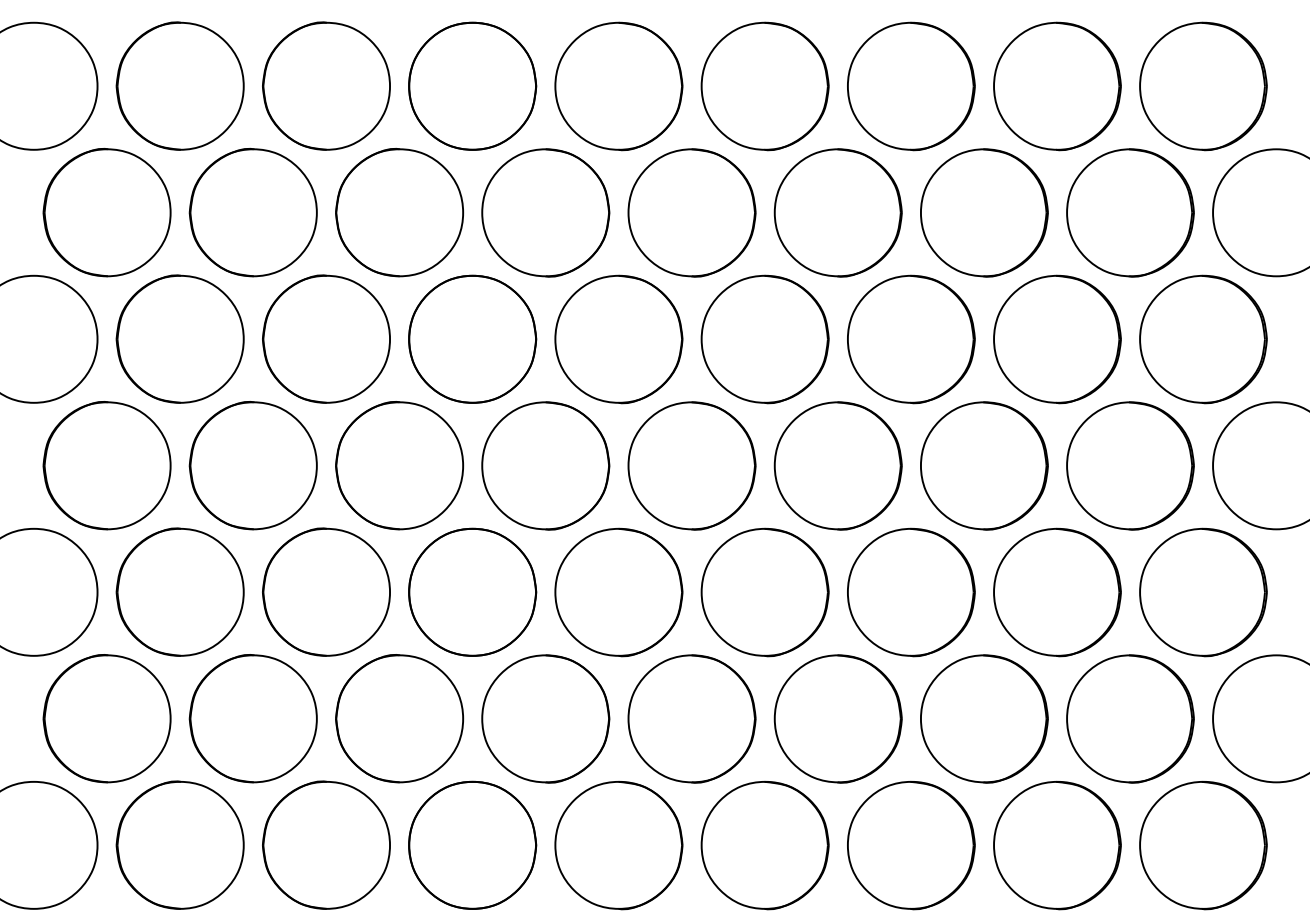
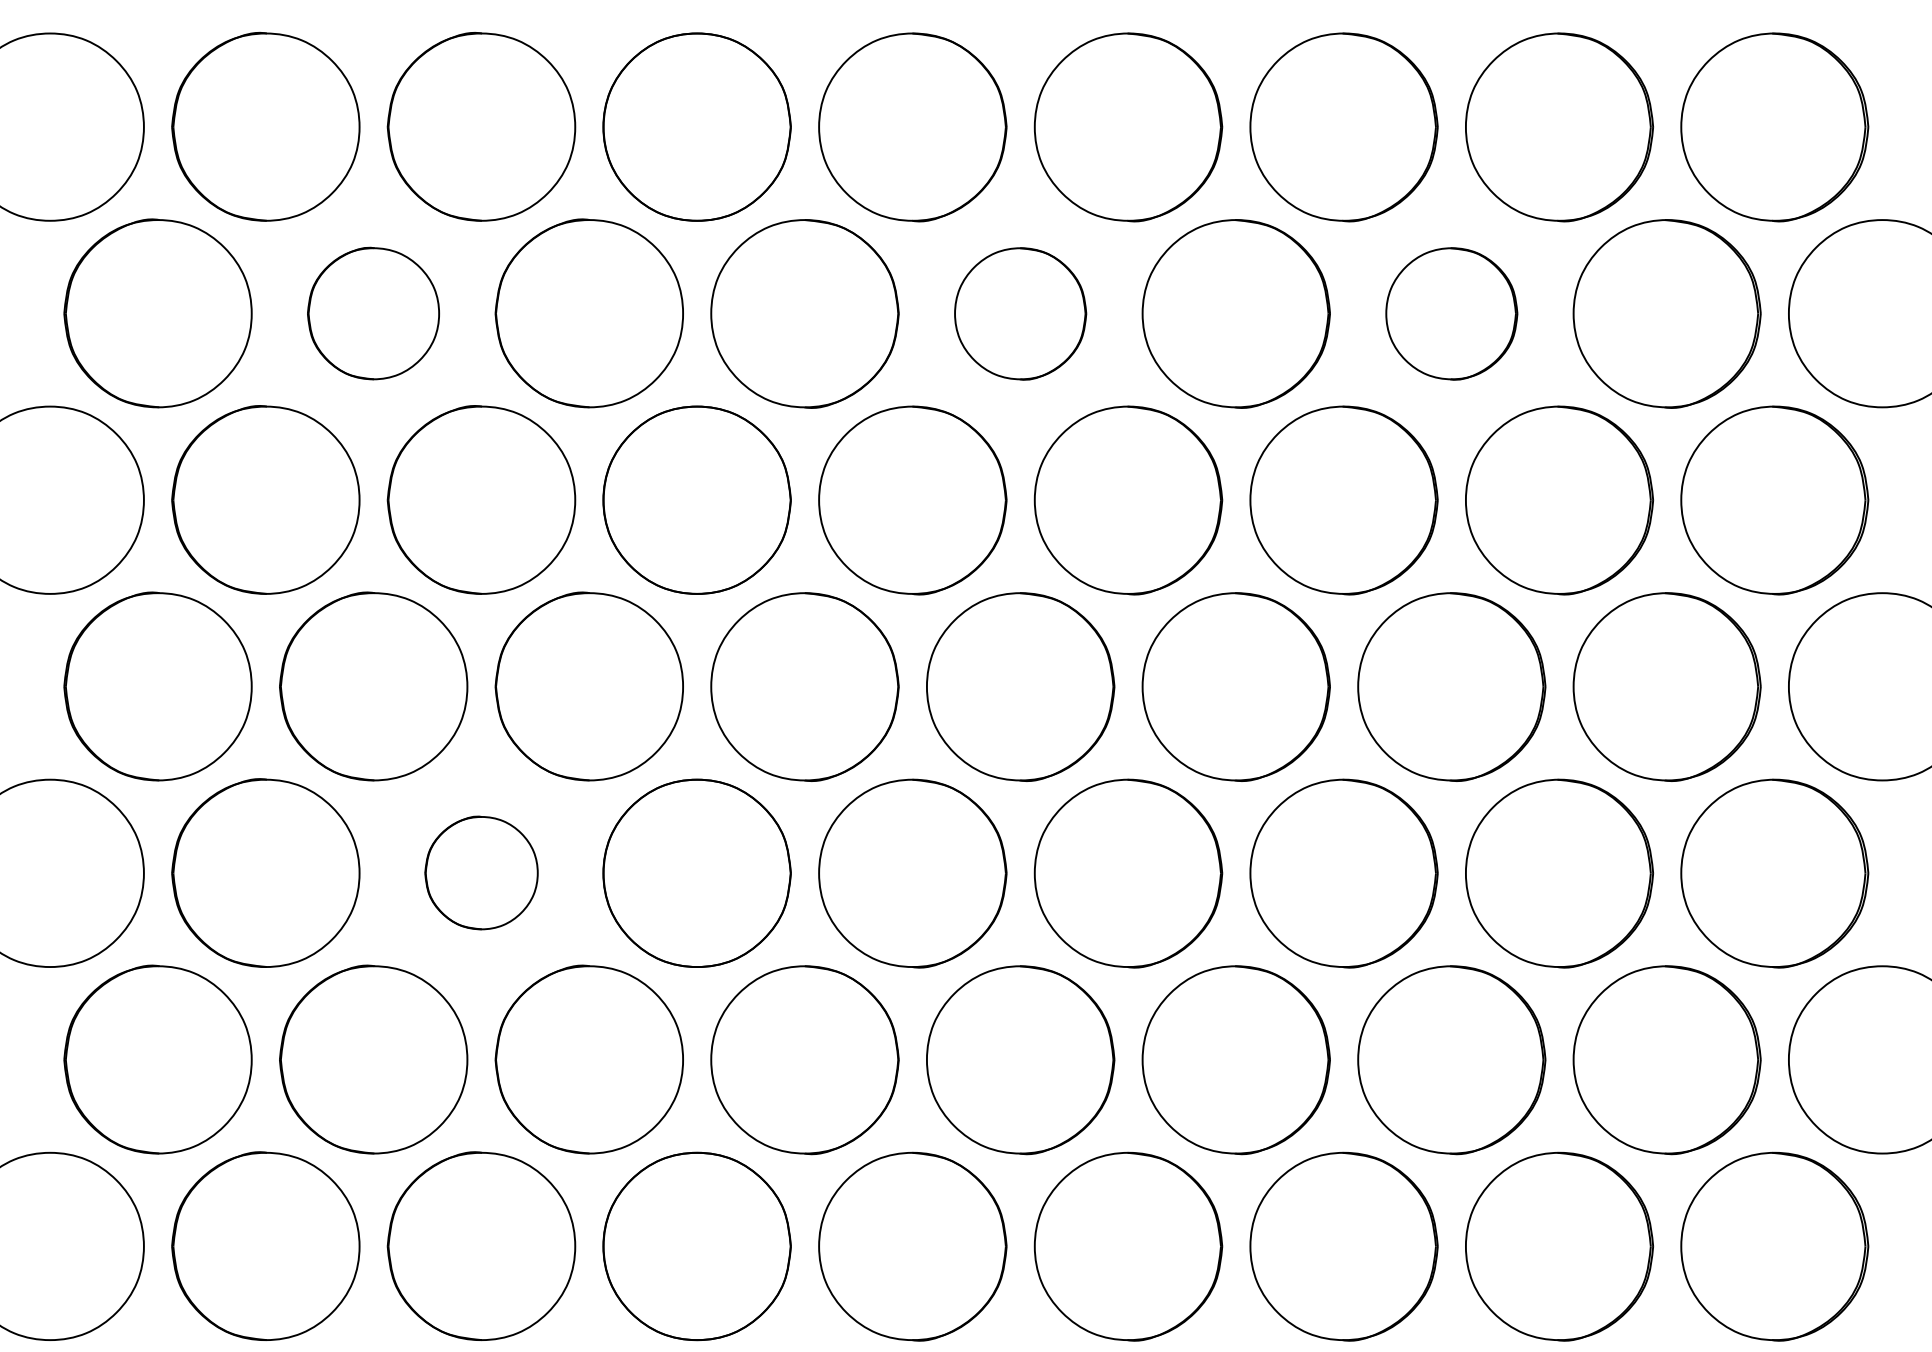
part: (252, 212) -> (372, 313), size x0.7
part: (691, 212) -> (1019, 313), size x0.7
part: (984, 212) -> (1451, 313), size x0.7
part: (326, 591) -> (481, 872), size x0.6

